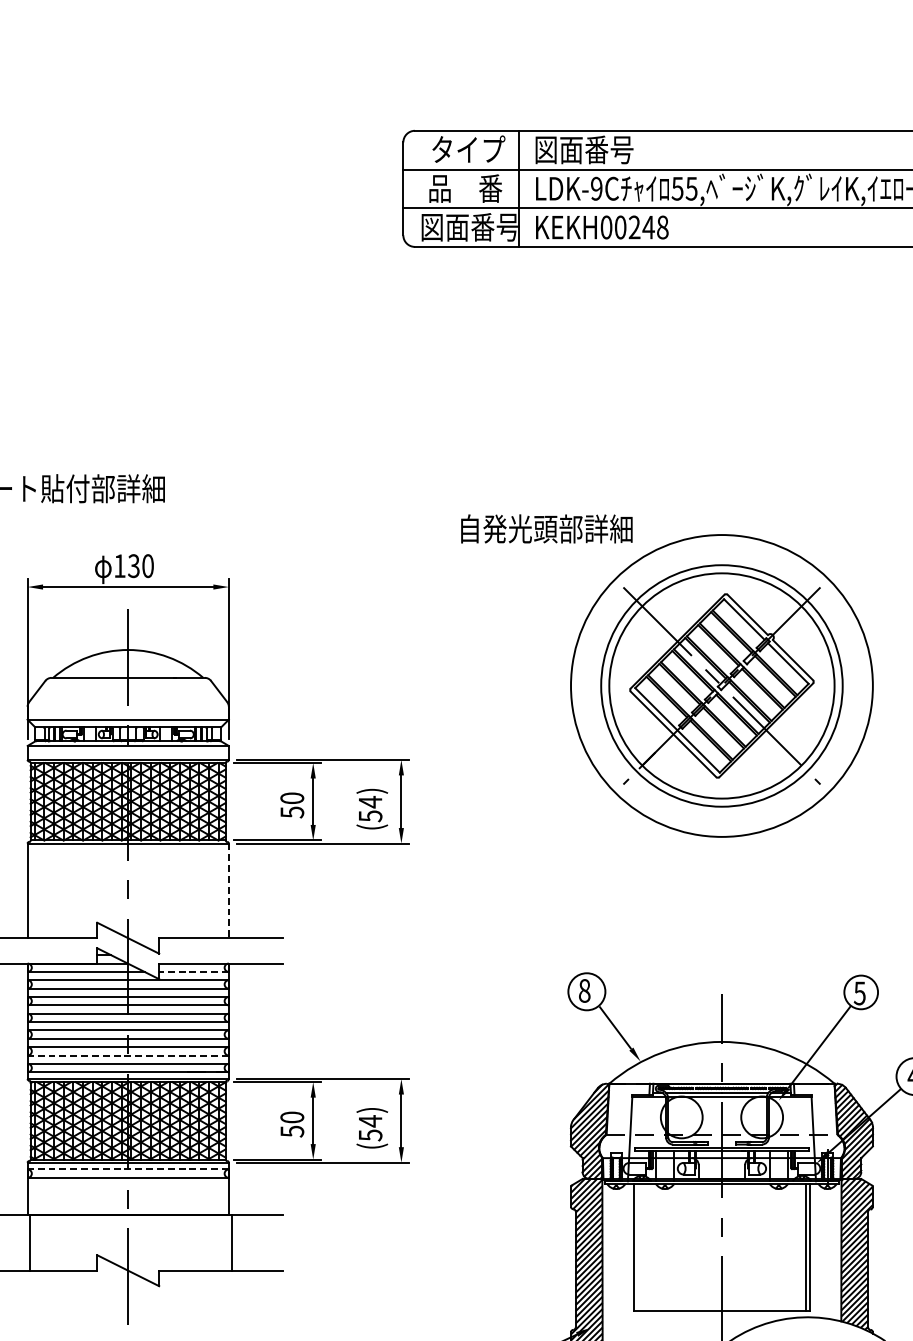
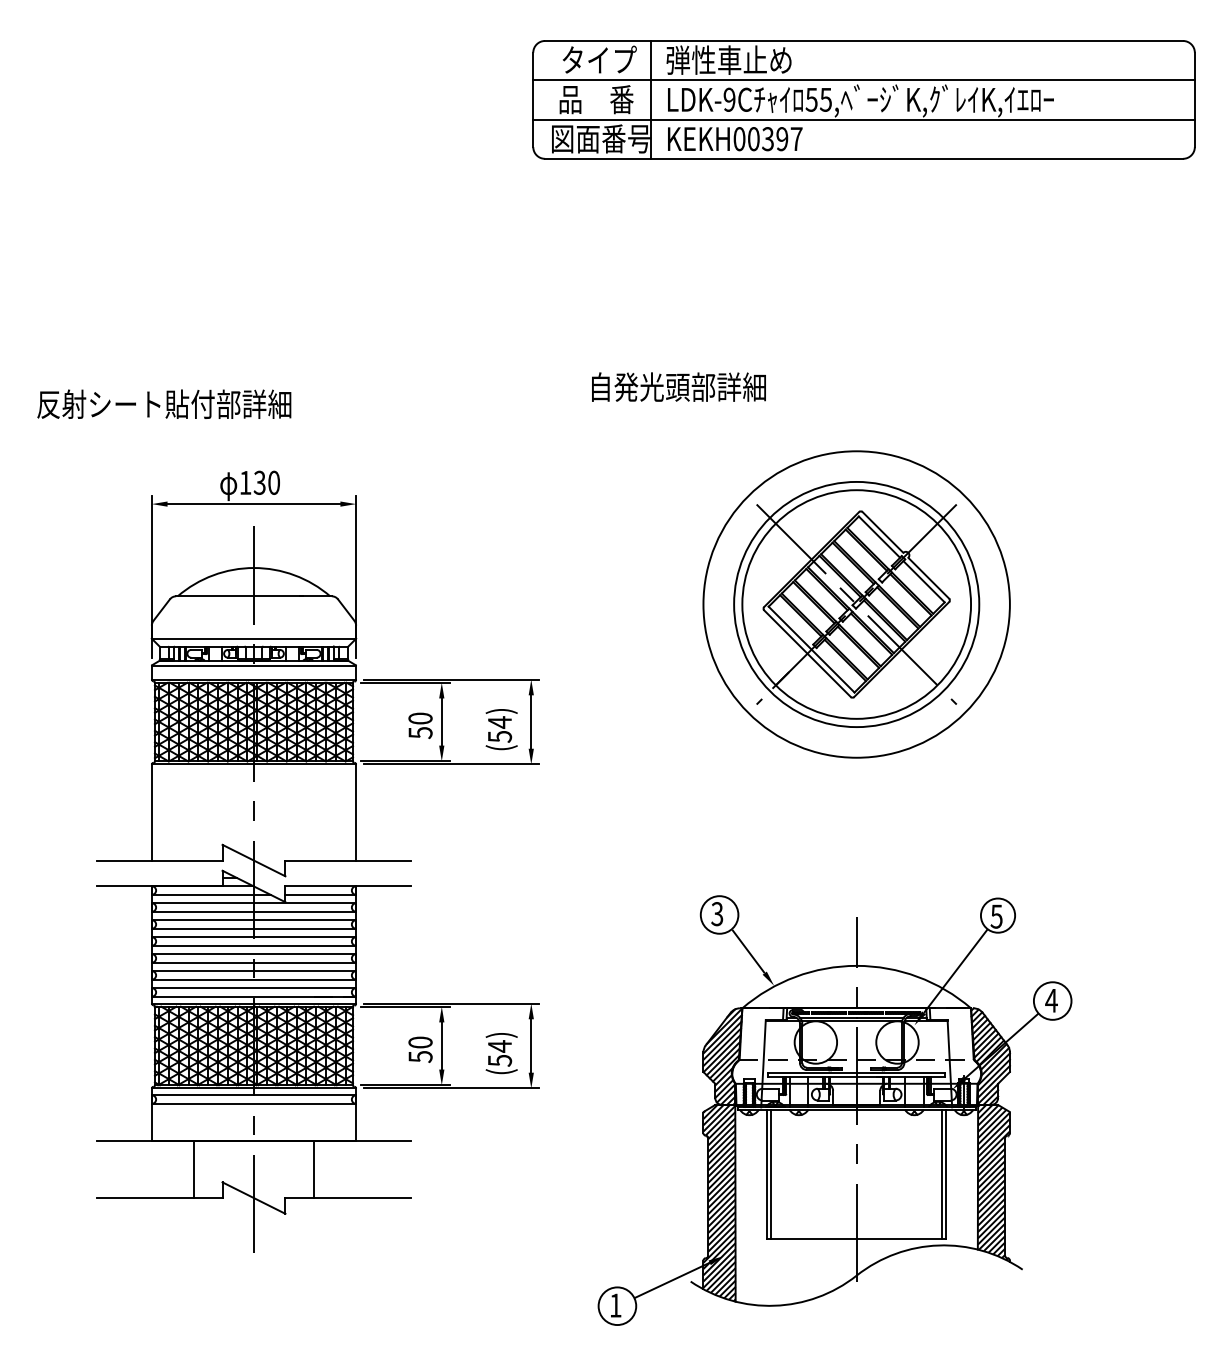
text: (595, 149) -> (728, 59), 図面番号 -> 弾性車止め
text: (648, 227) -> (782, 139), KEKH00248 -> KEKH00397
text: (546, 528) -> (678, 386), moved
line: (229, 891) -> (356, 813), dashed -> solid
line: (193, 971) -> (320, 894), dashed -> solid
text: (584, 991) -> (717, 914), 8 -> 3
line: (127, 1055) -> (253, 979), dashed -> solid
line: (127, 1169) -> (253, 1095), dashed -> solid
line: (30, 1242) -> (194, 1169), moved
line: (231, 1242) -> (313, 1169), moved
line: (638, 1247) -> (771, 1174), added

